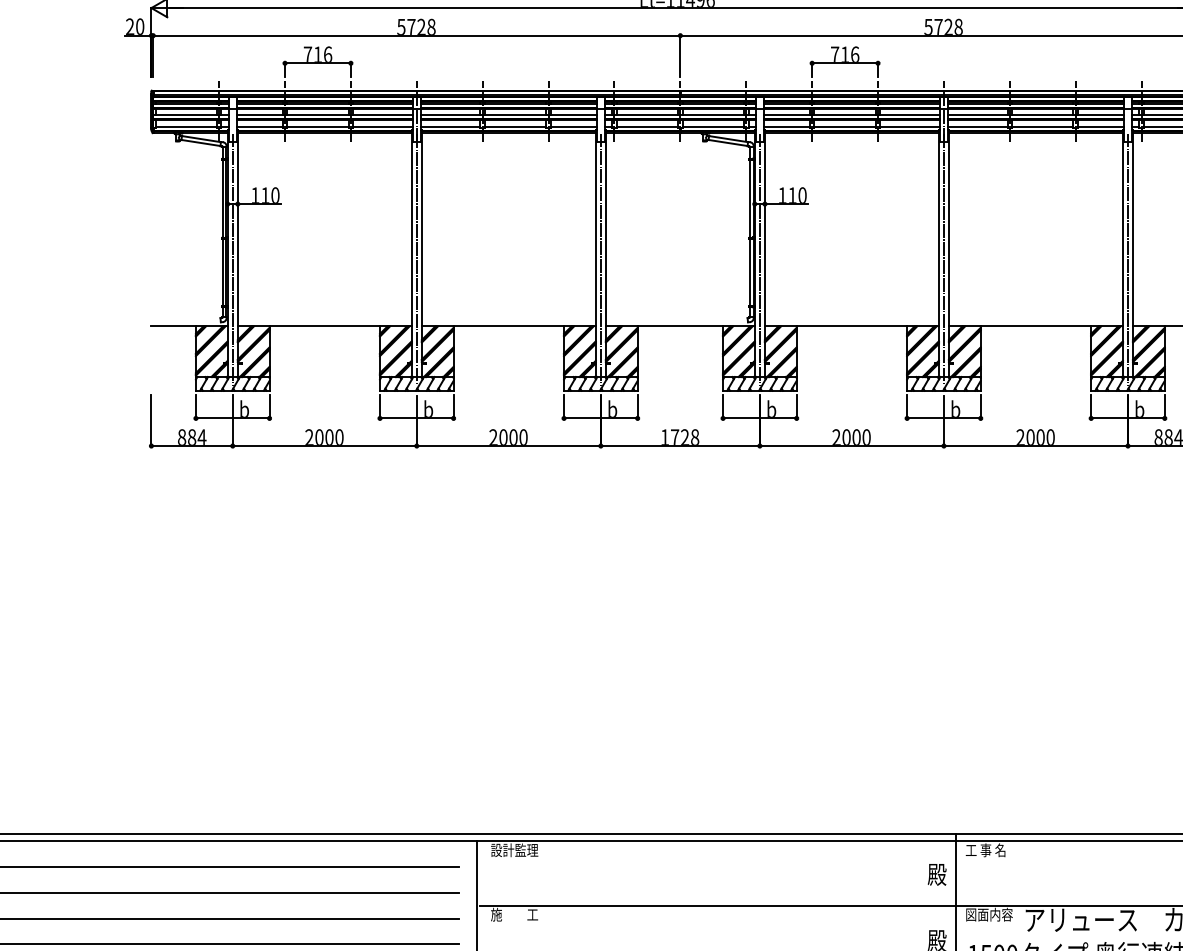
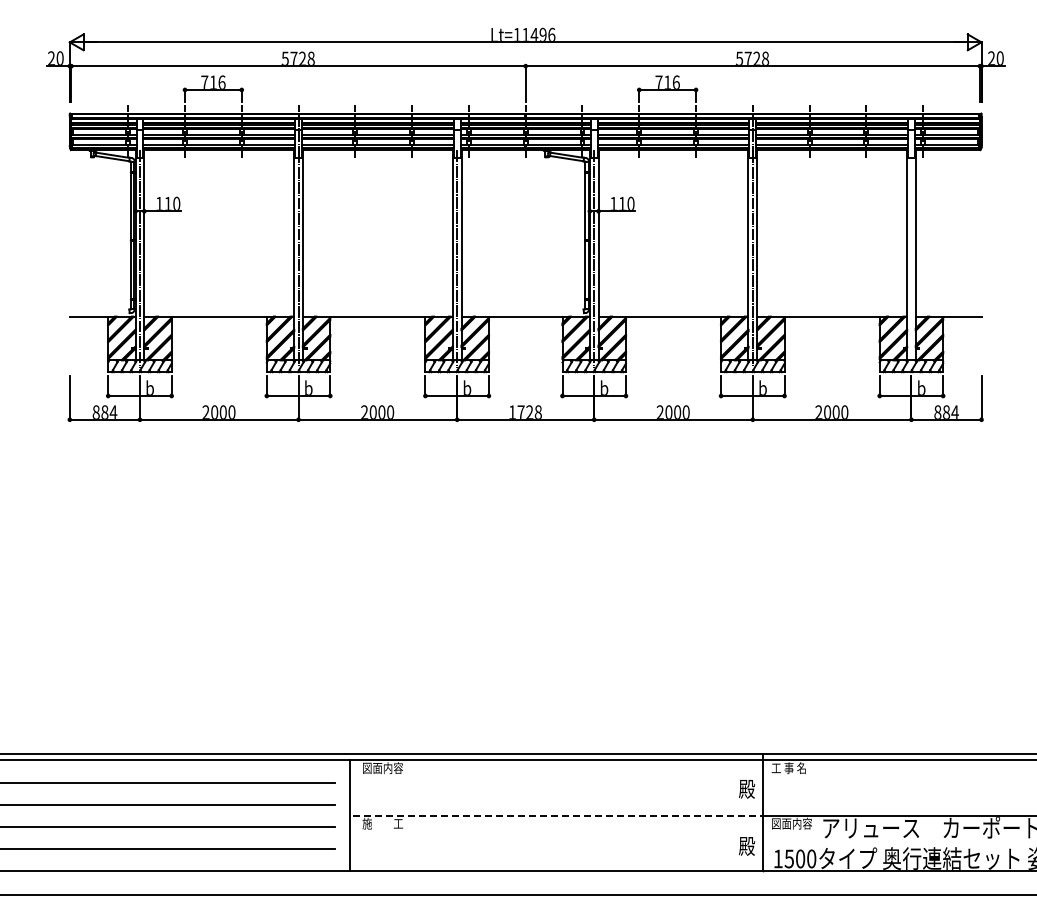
line: (1128, 260) -> (911, 259), removed
text: (514, 850) -> (382, 768), 設計監理 -> 図面内容
line: (718, 905) -> (558, 815), solid -> dashed

